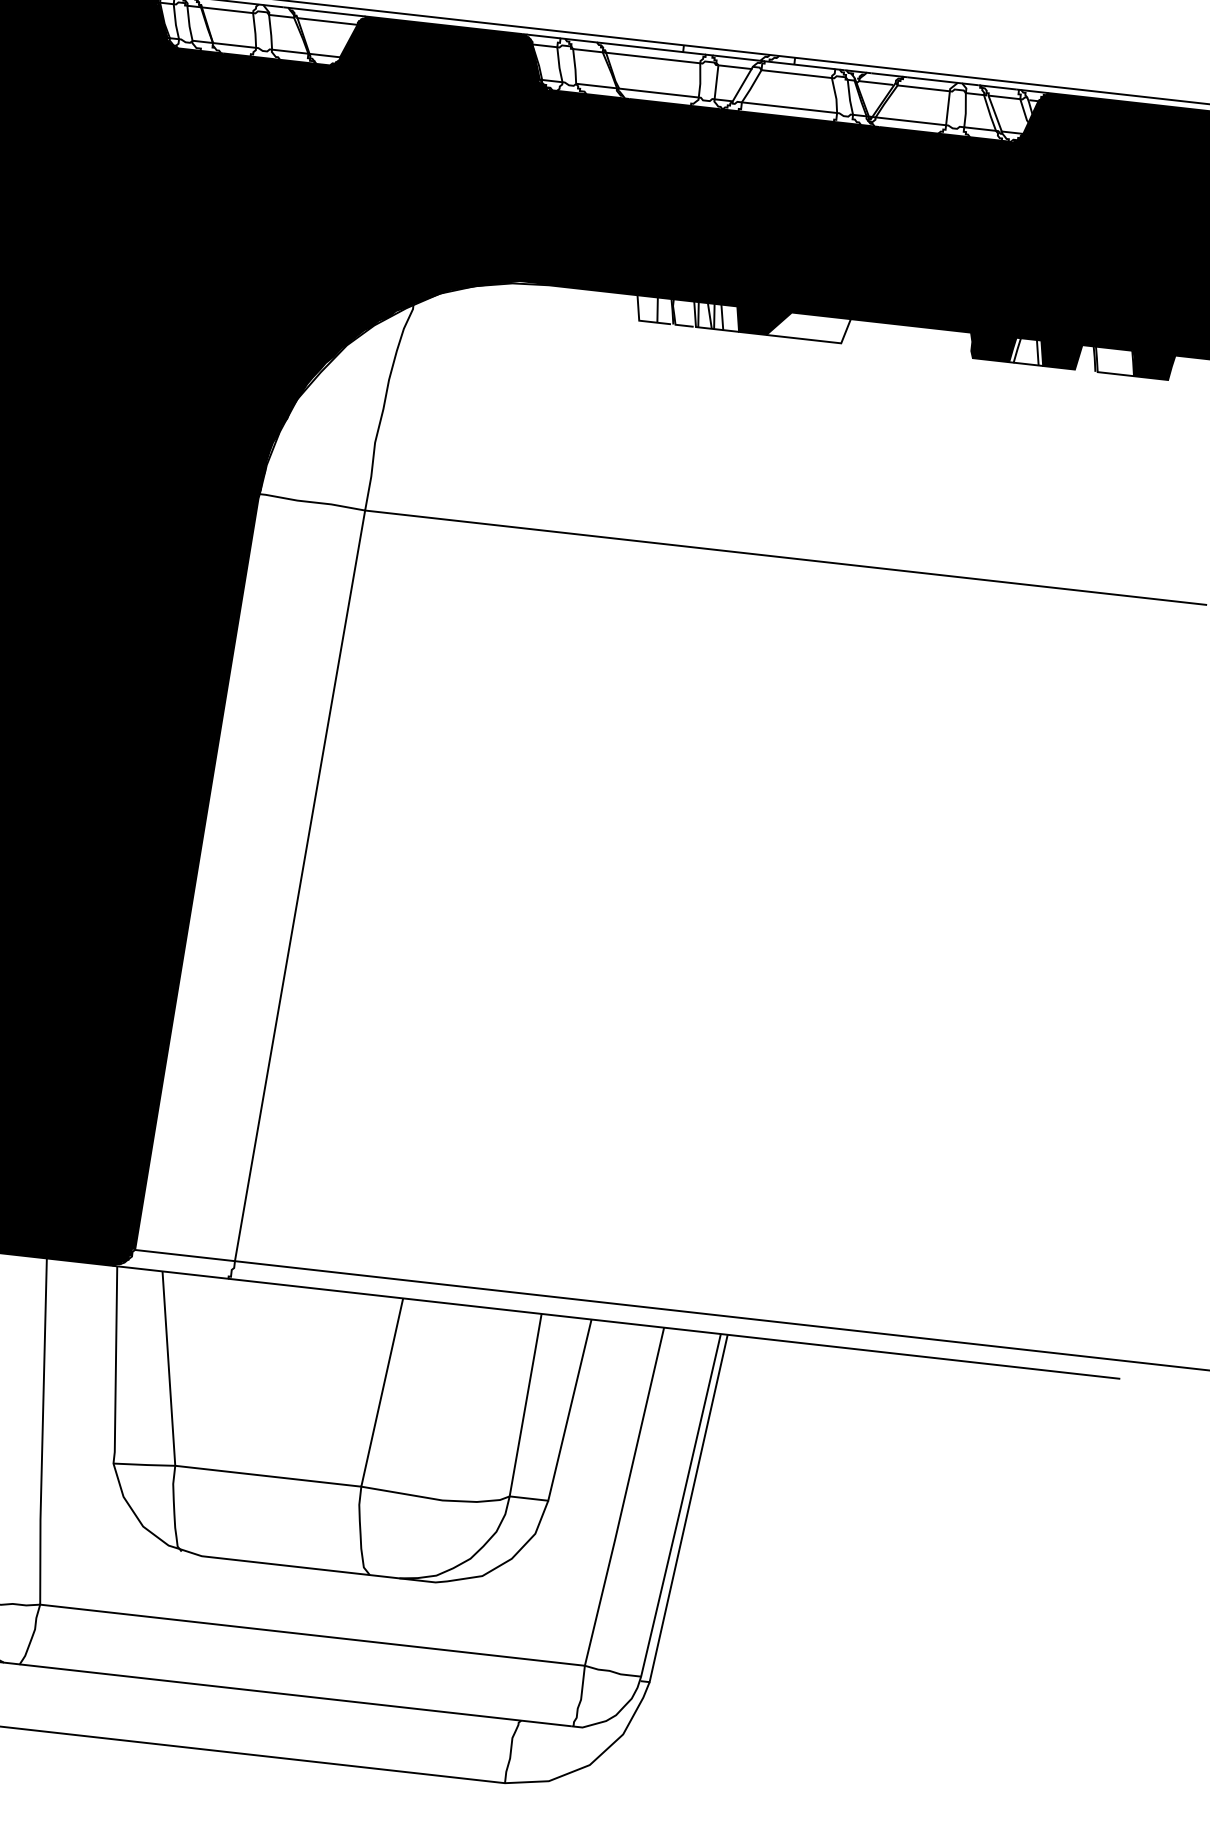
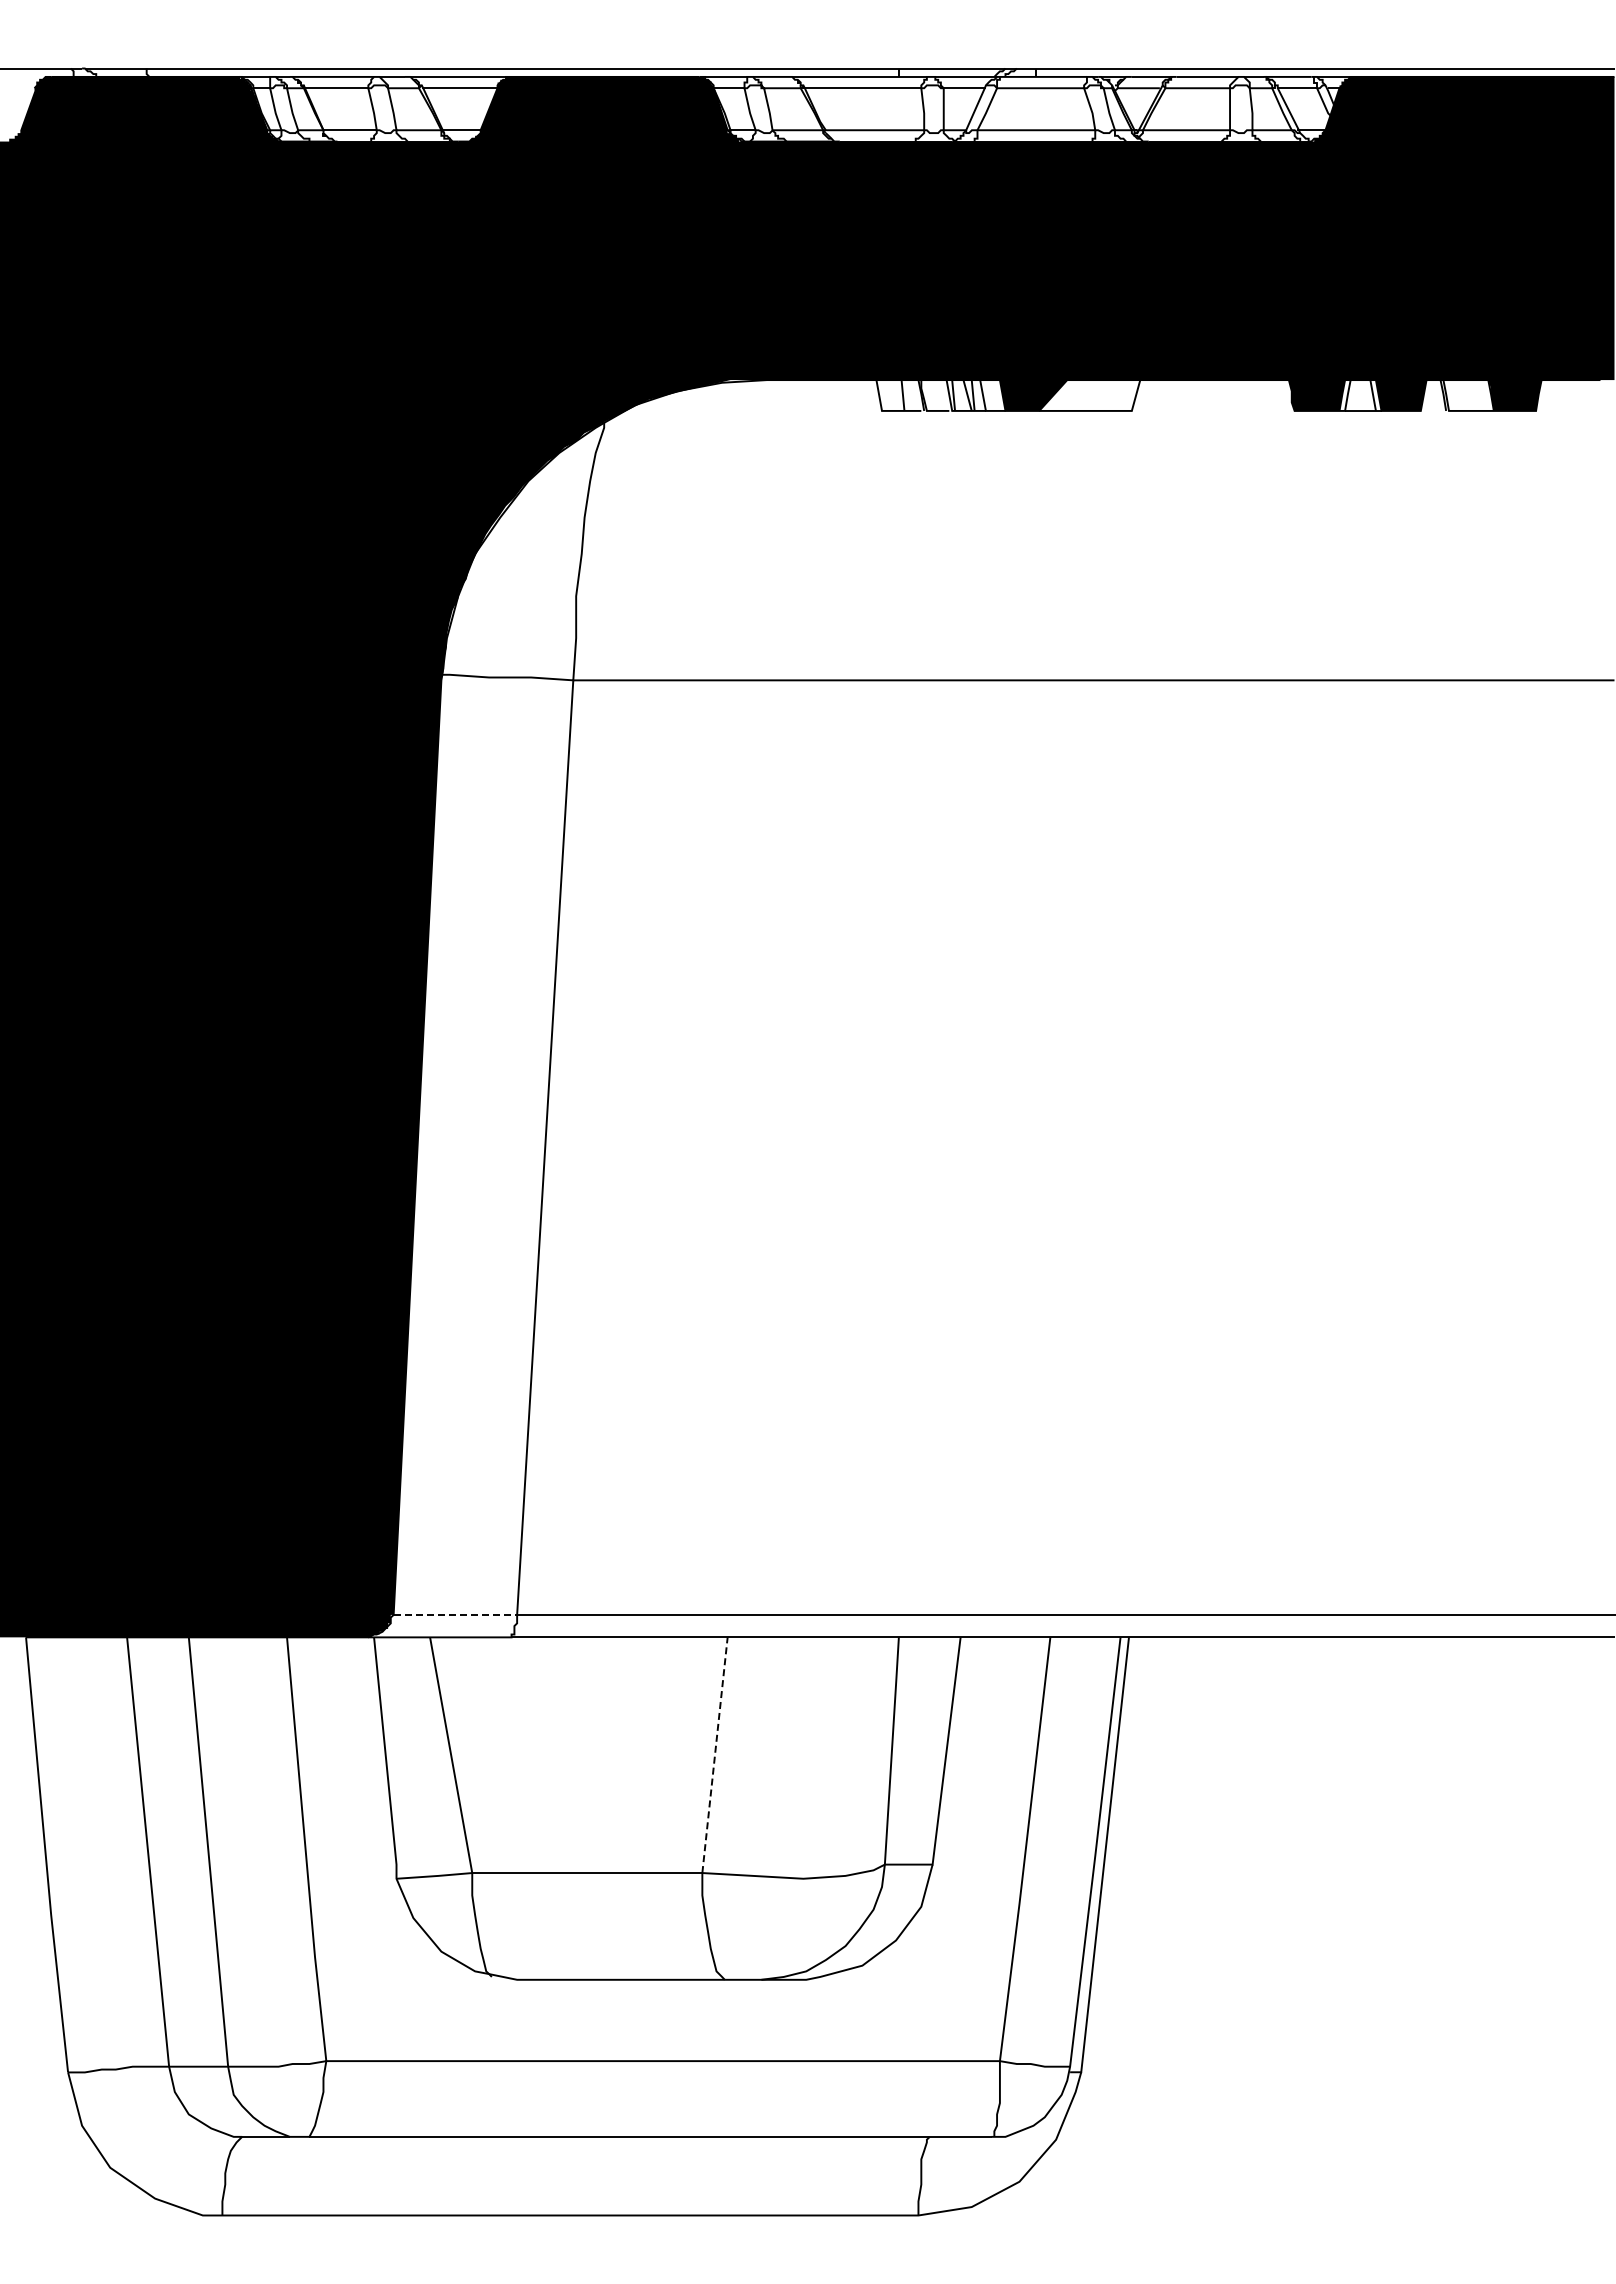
line: (185, 1255) -> (455, 1614), solid -> dashed
line: (382, 1392) -> (715, 1755), solid -> dashed

